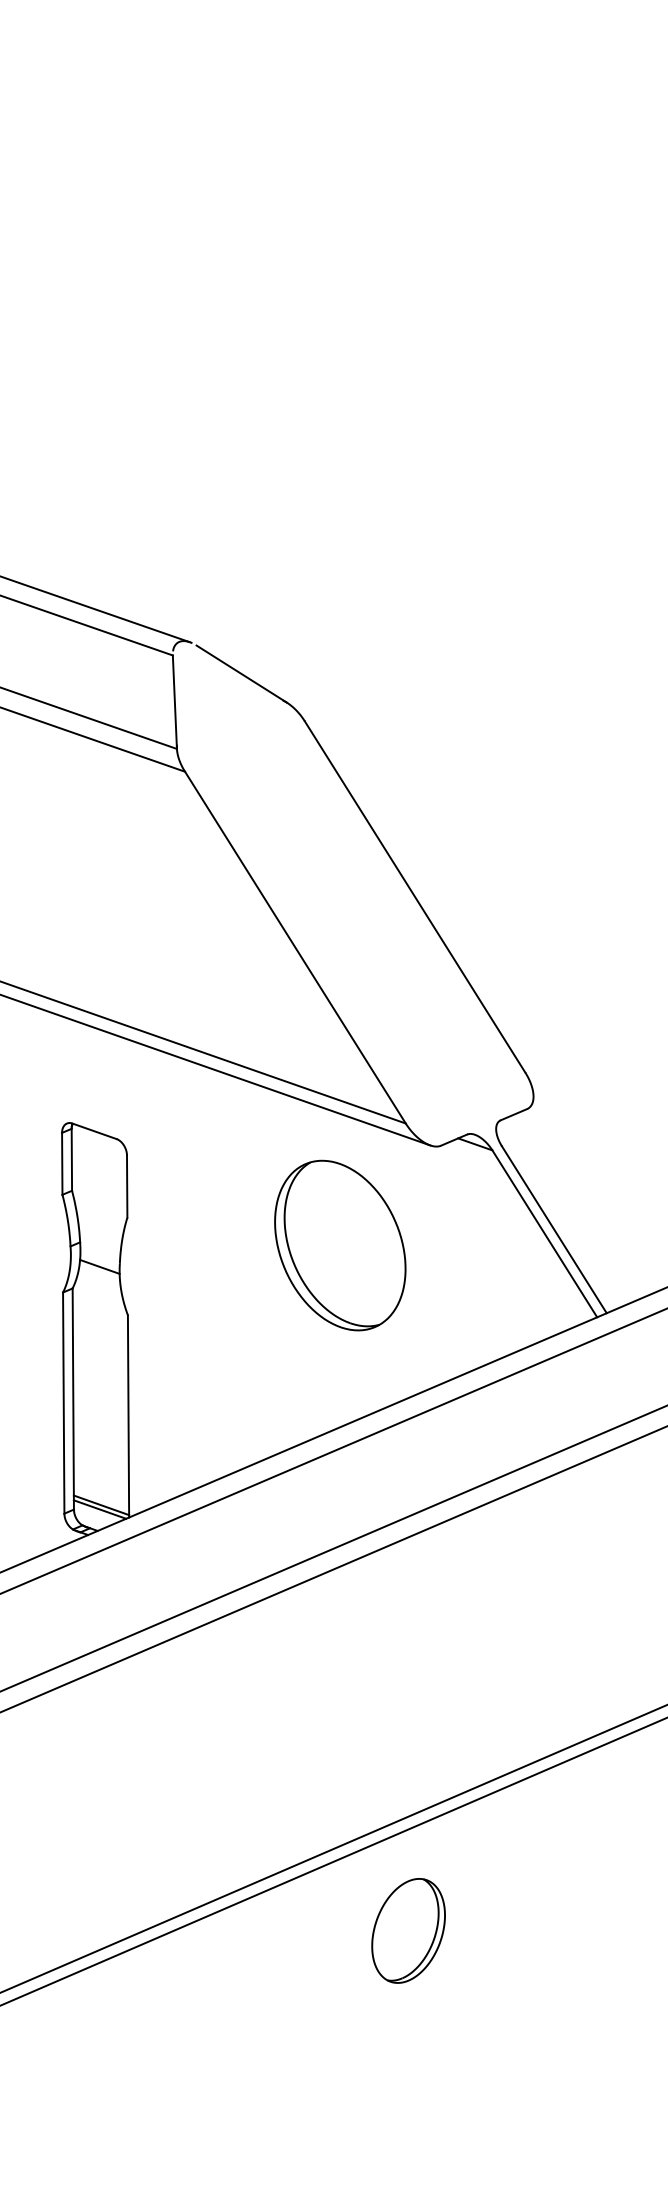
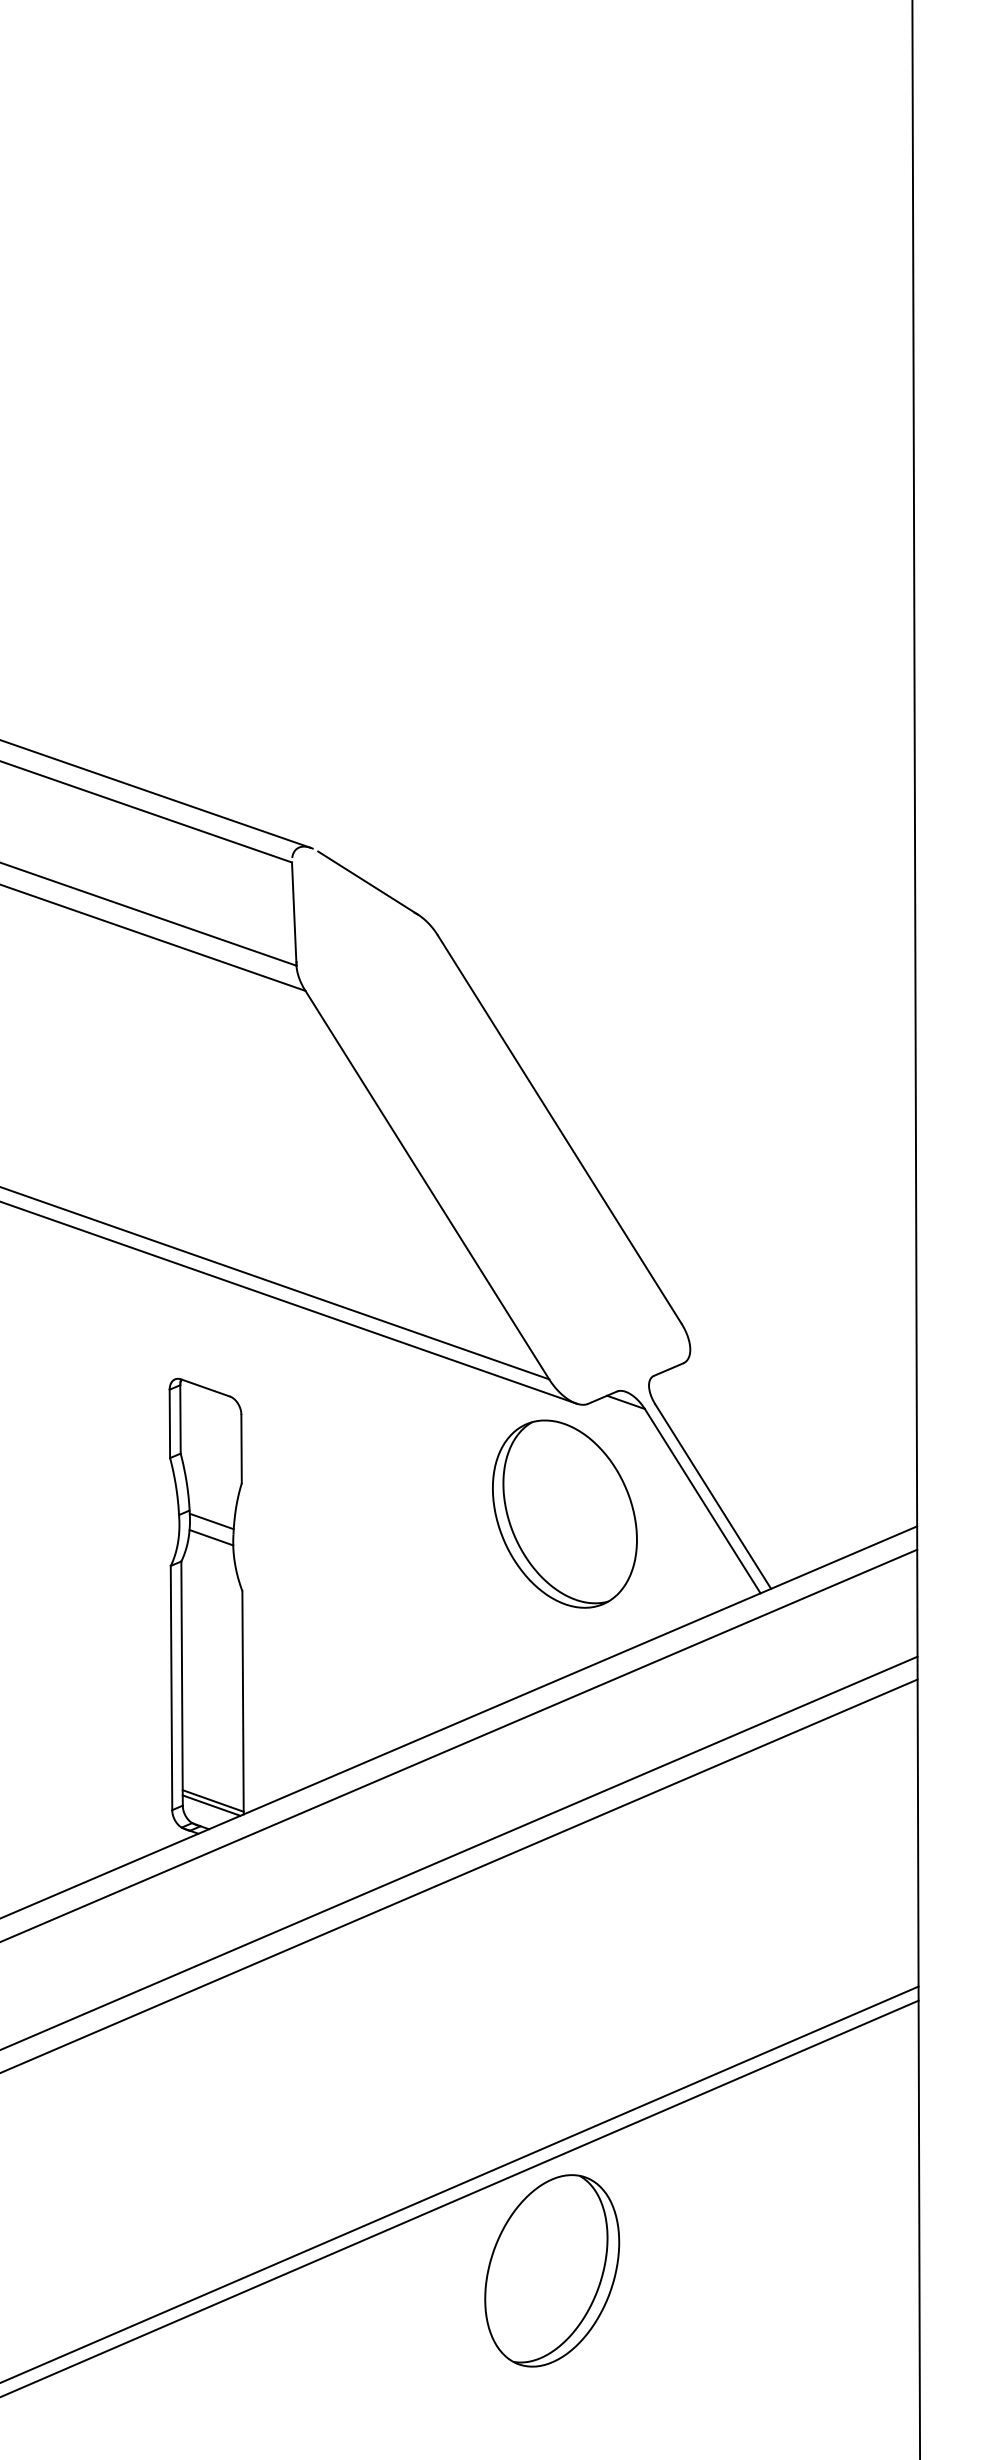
part: (339, 1245) -> (564, 1513), moved
line: (99, 1252) -> (211, 1521), added
part: (408, 1930) -> (552, 2270), size x1.67

